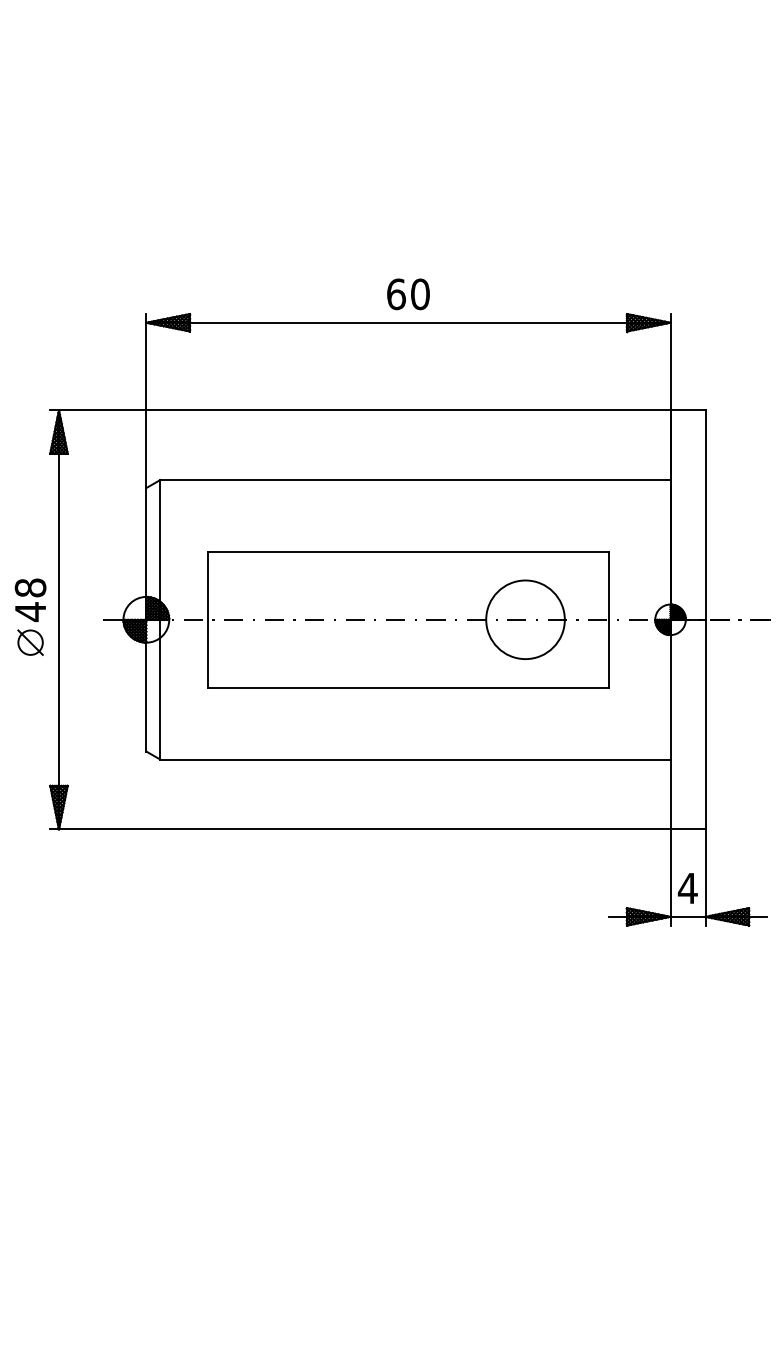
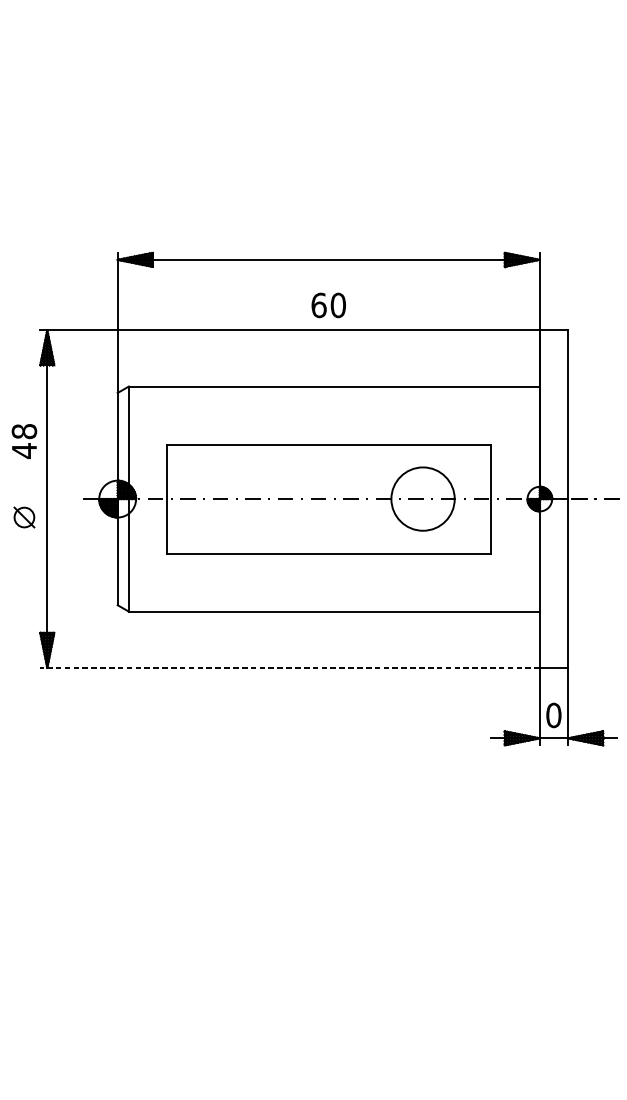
text: (408, 294) -> (328, 305), moved
text: (30, 600) -> (24, 441), moved
line: (359, 829) -> (289, 667), solid -> dashed
text: (687, 888) -> (553, 715), 4 -> 0

